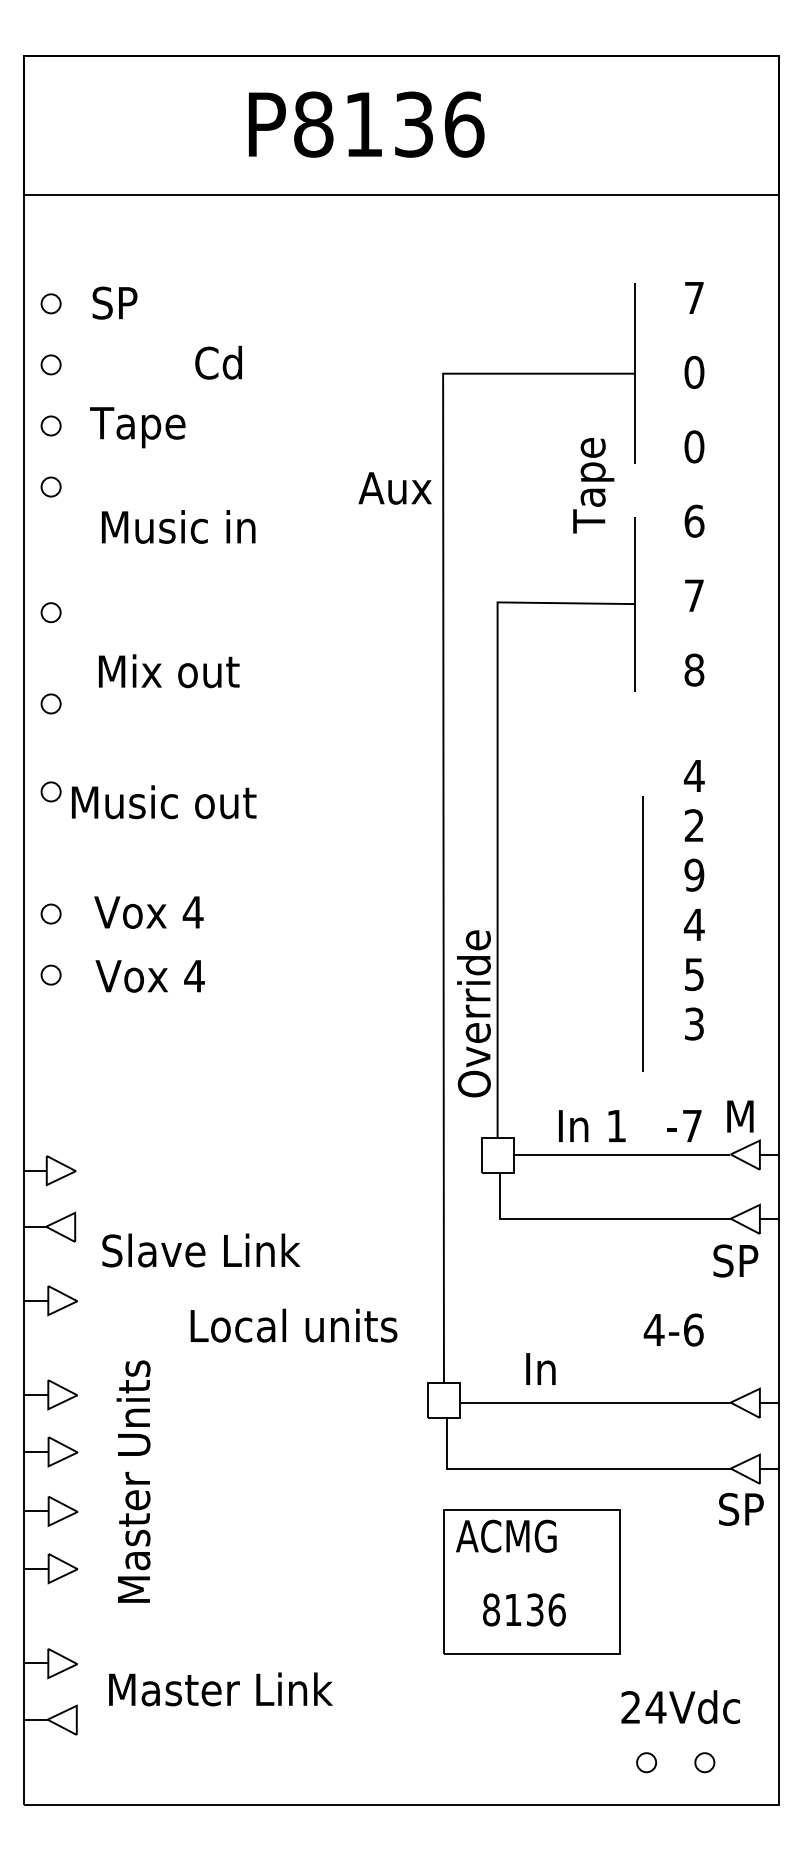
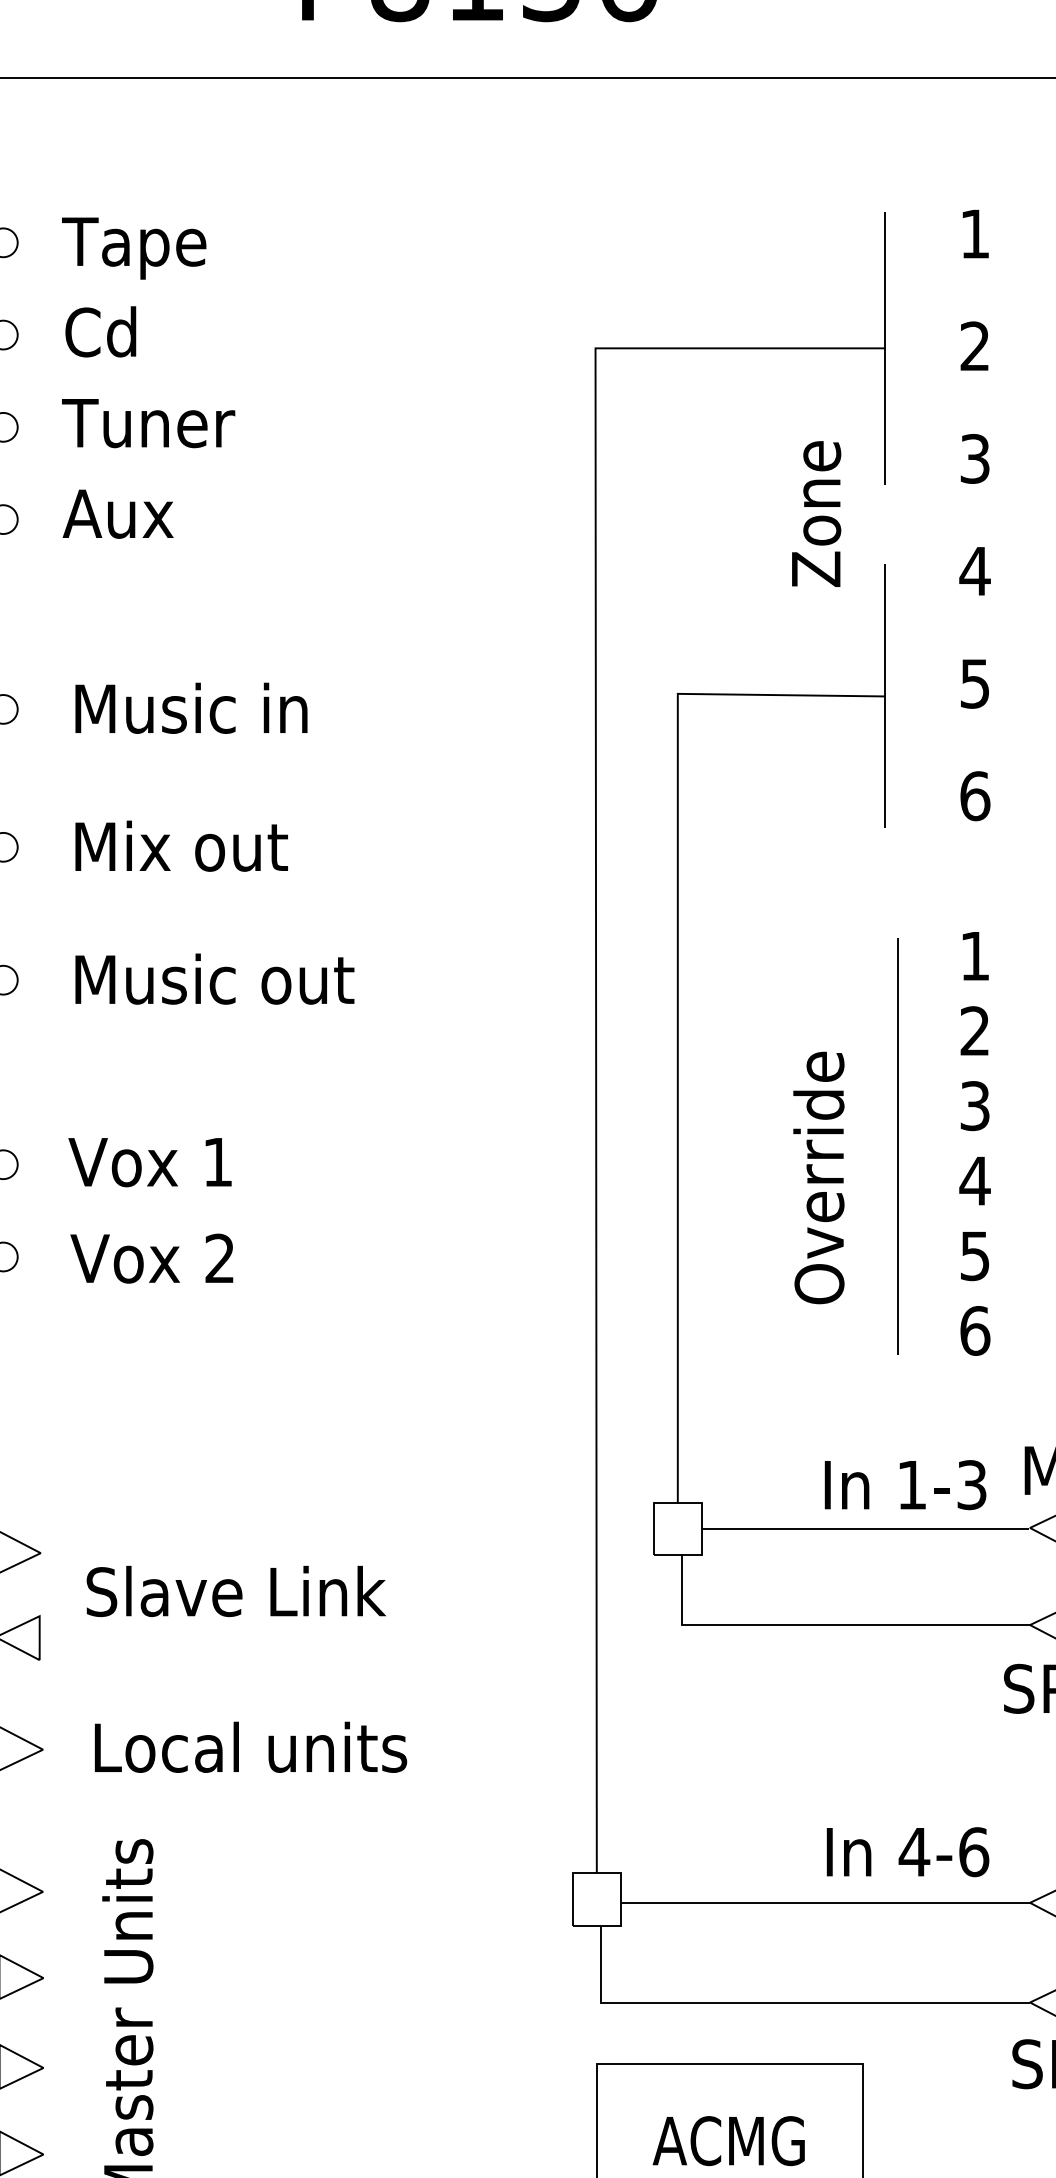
text: (694, 297) -> (975, 233), 7 -> 1
text: (137, 307) -> (133, 248), SP -> Tape
text: (218, 362) -> (100, 331), moved
text: (694, 371) -> (975, 345), 0 -> 2
text: (160, 431) -> (168, 435), Tape -> Tuner
text: (694, 446) -> (975, 458), 0 -> 3
text: (593, 484) -> (822, 515), Tape -> Zone
text: (394, 488) -> (117, 514), moved
text: (693, 520) -> (973, 570), 6 -> 4
text: (178, 526) -> (191, 707), moved
text: (694, 595) -> (975, 683), 7 -> 5
text: (694, 669) -> (975, 795), 8 -> 6
text: (169, 671) -> (182, 846), moved
text: (693, 775) -> (973, 955), 4 -> 1
text: (164, 802) -> (215, 979), moved
text: (694, 874) -> (975, 1104), 9 -> 3
text: (192, 912) -> (216, 1162), 4 -> 1
line: (642, 933) -> (896, 1145), moved
text: (194, 975) -> (219, 1257), 4 -> 2
text: (473, 1013) -> (818, 1177), moved
text: (694, 1023) -> (975, 1330), 3 -> 6
text: (592, 1125) -> (875, 1484), moved
text: (691, 1125) -> (970, 1484), 7 -> 3
text: (201, 1250) -> (236, 1591), moved
text: (293, 1325) -> (250, 1747), moved
text: (673, 1329) -> (943, 1851), moved
text: (540, 1368) -> (848, 1851), moved
text: (506, 1535) -> (729, 2139), moved

